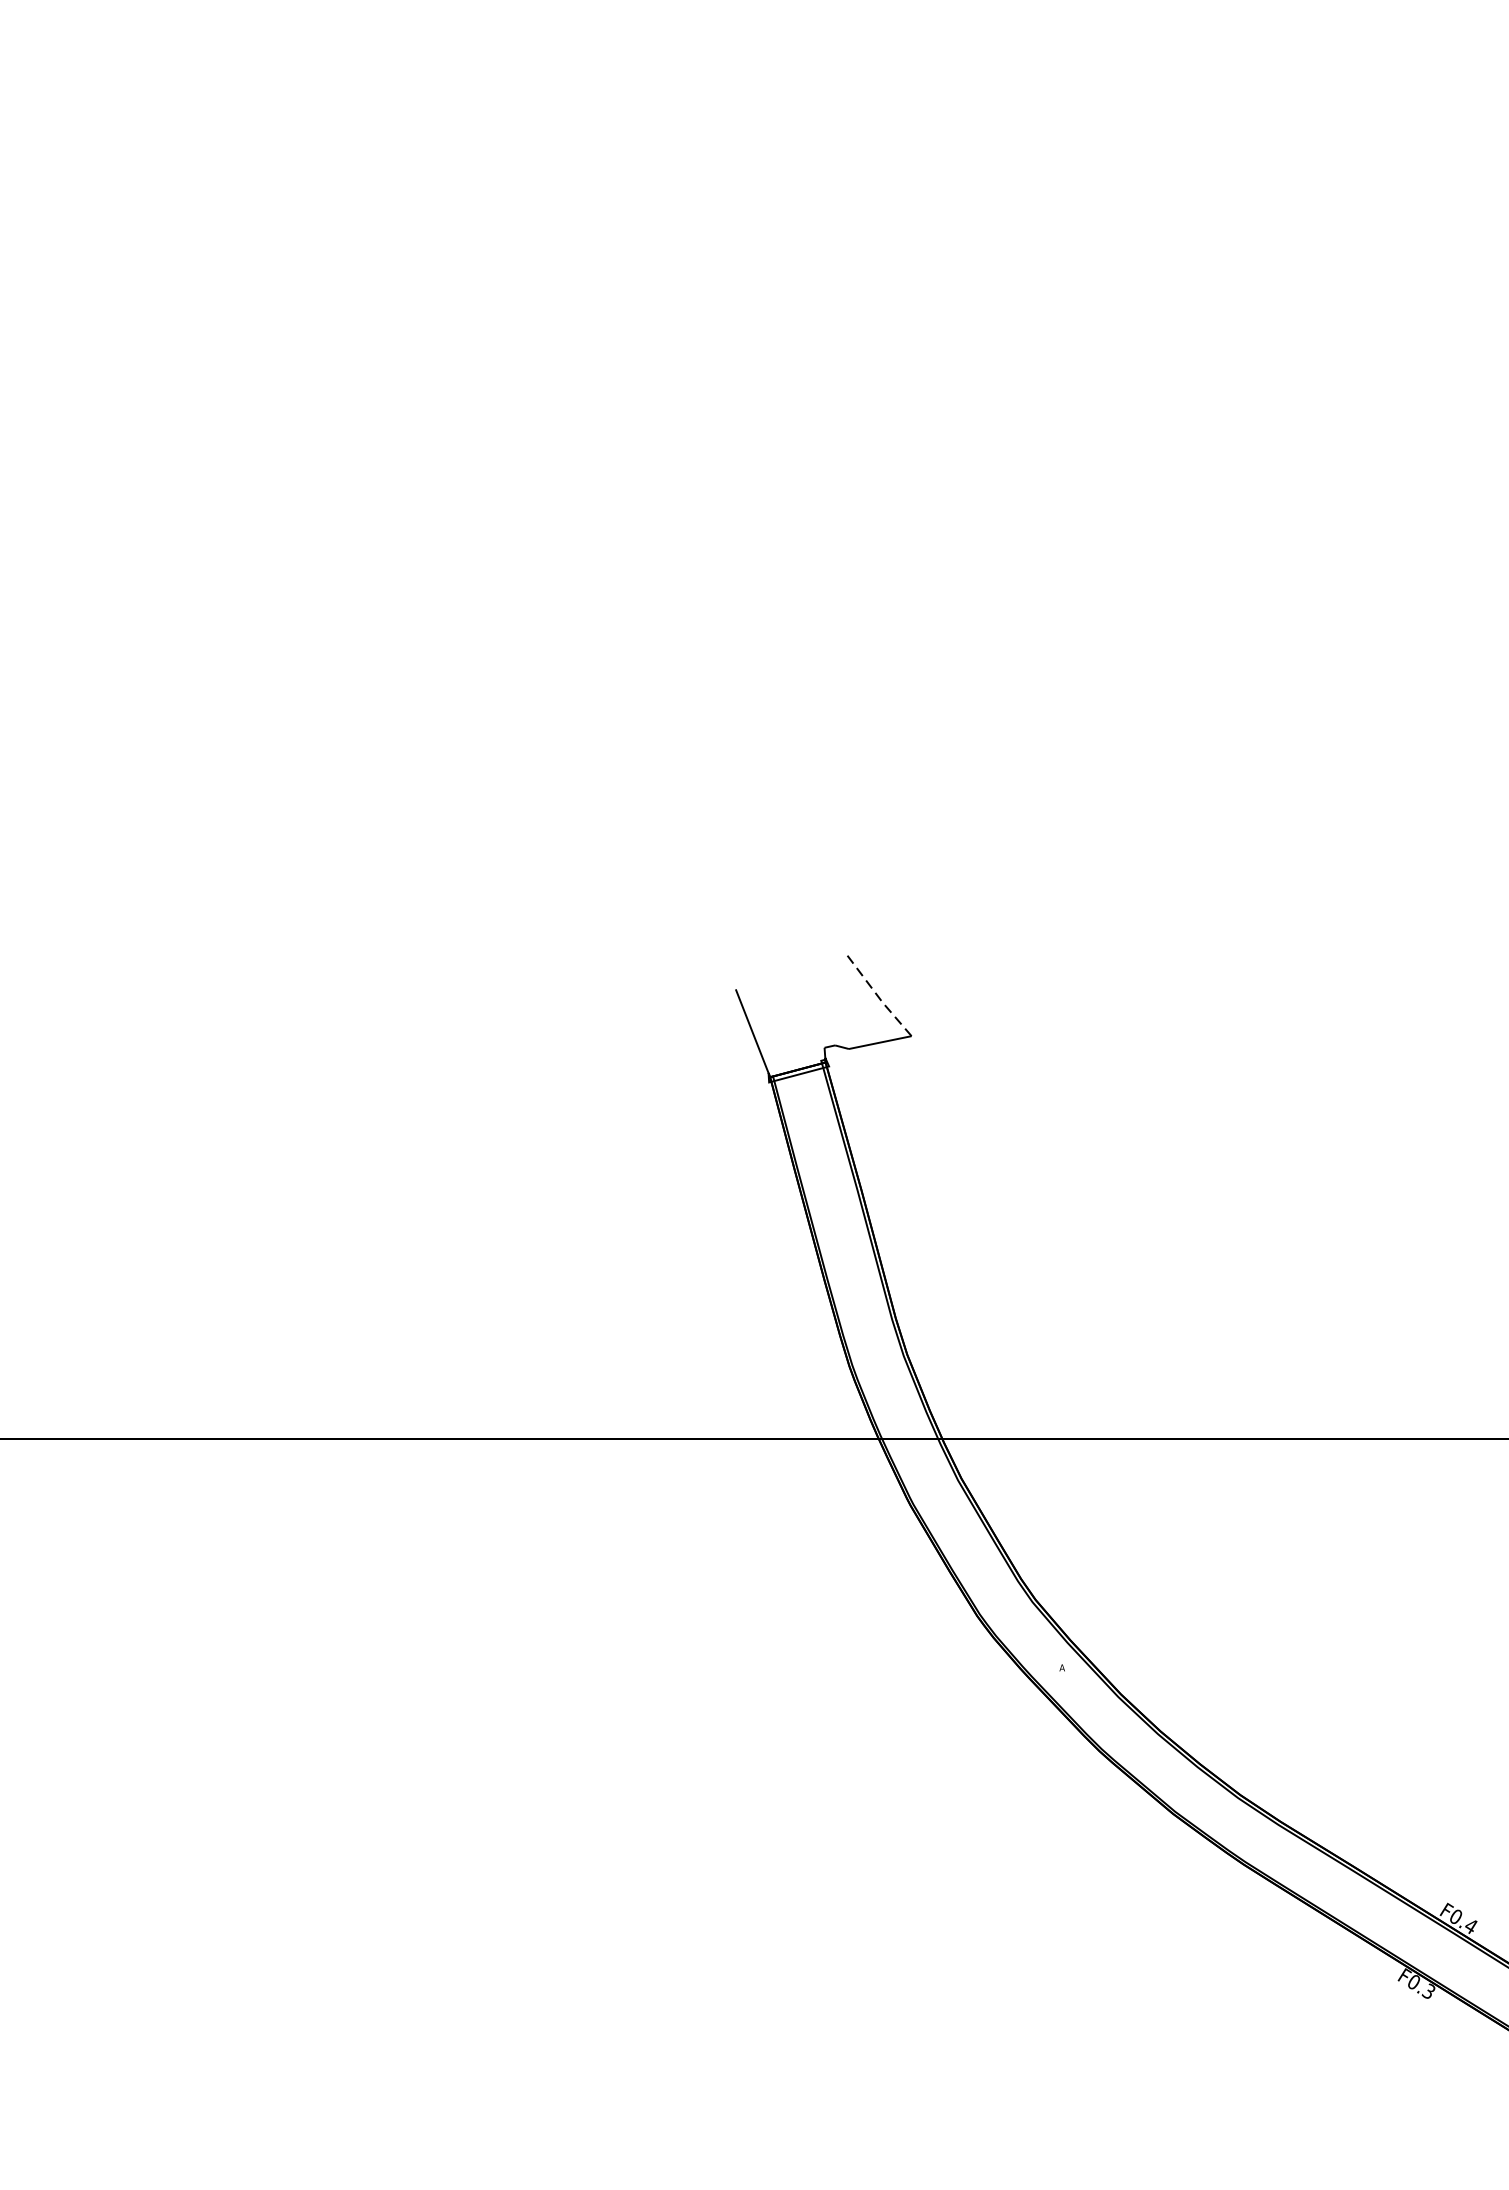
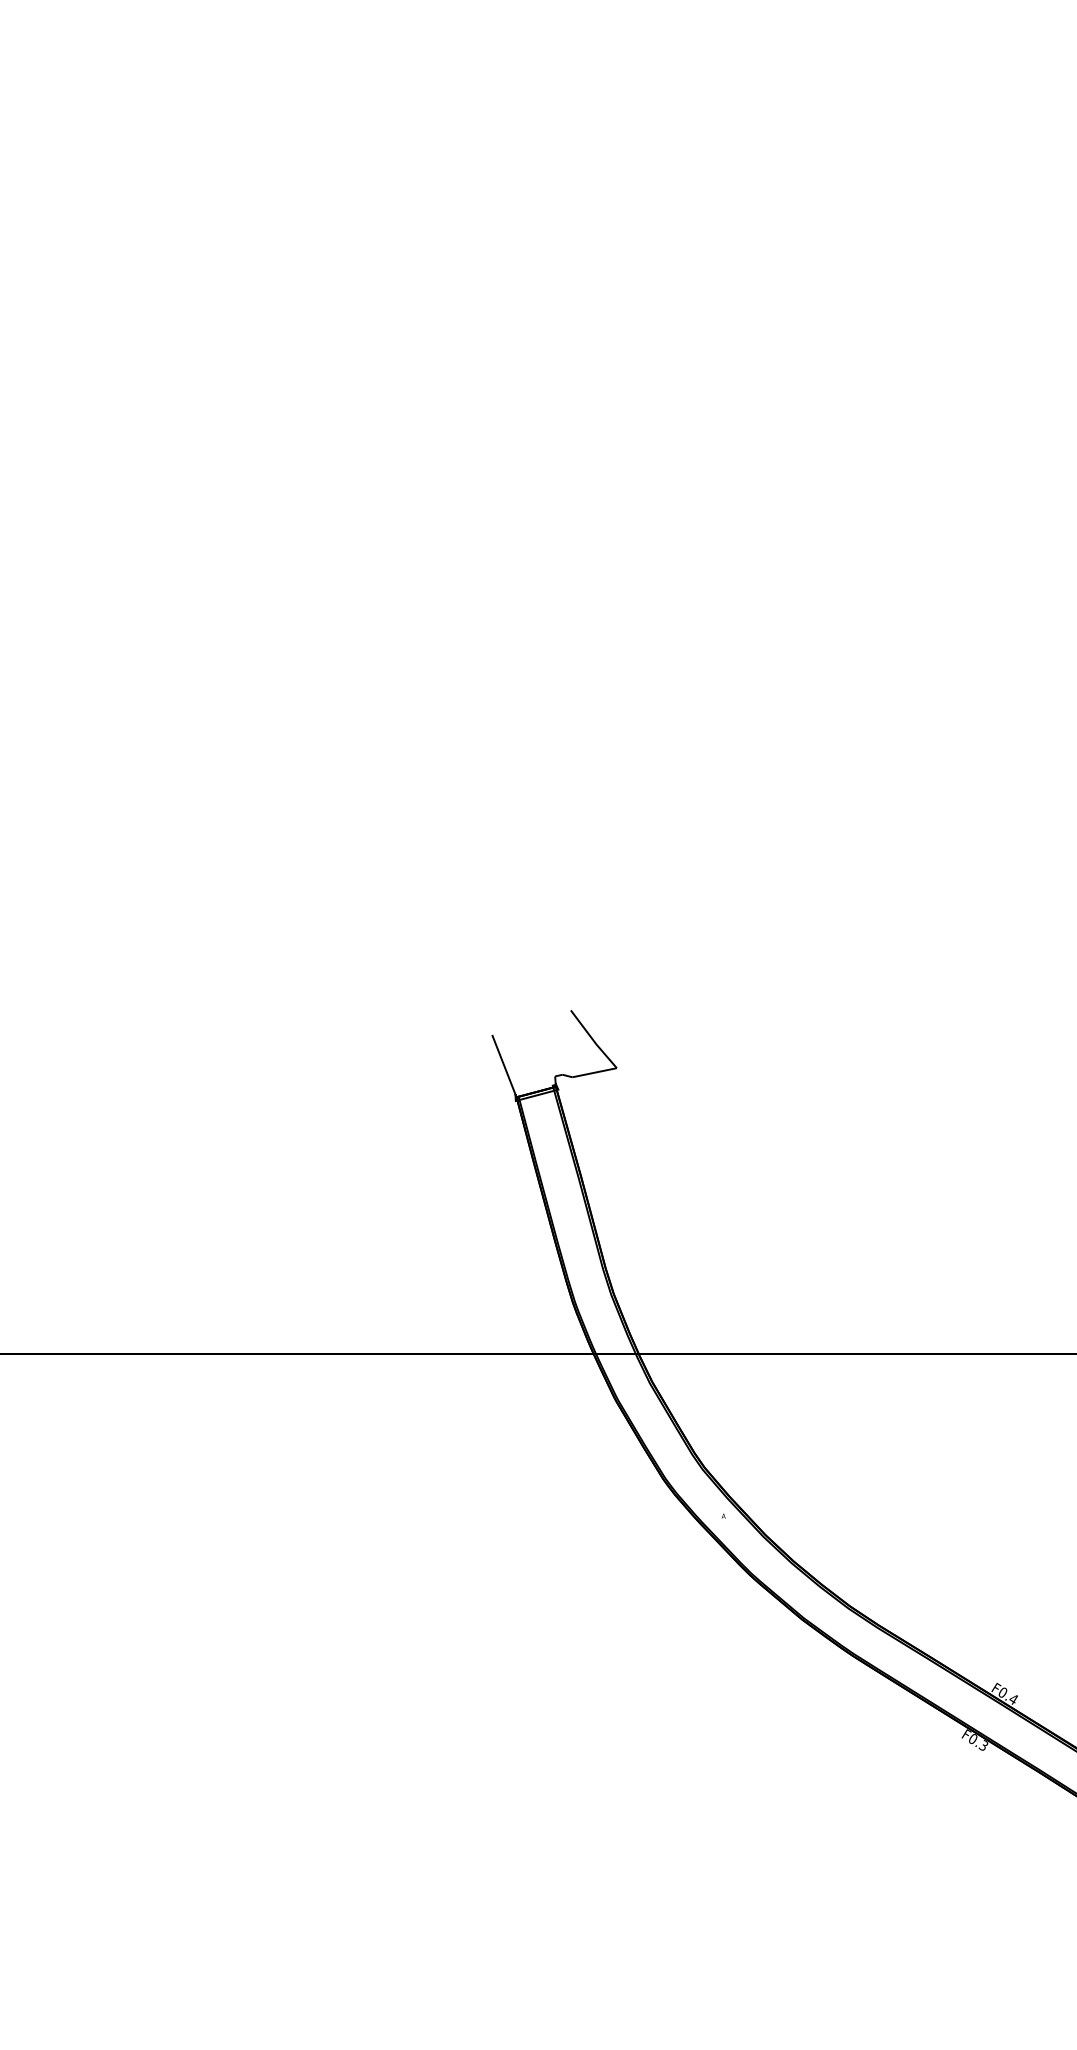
line: (878, 997) -> (593, 1040), dashed -> solid

